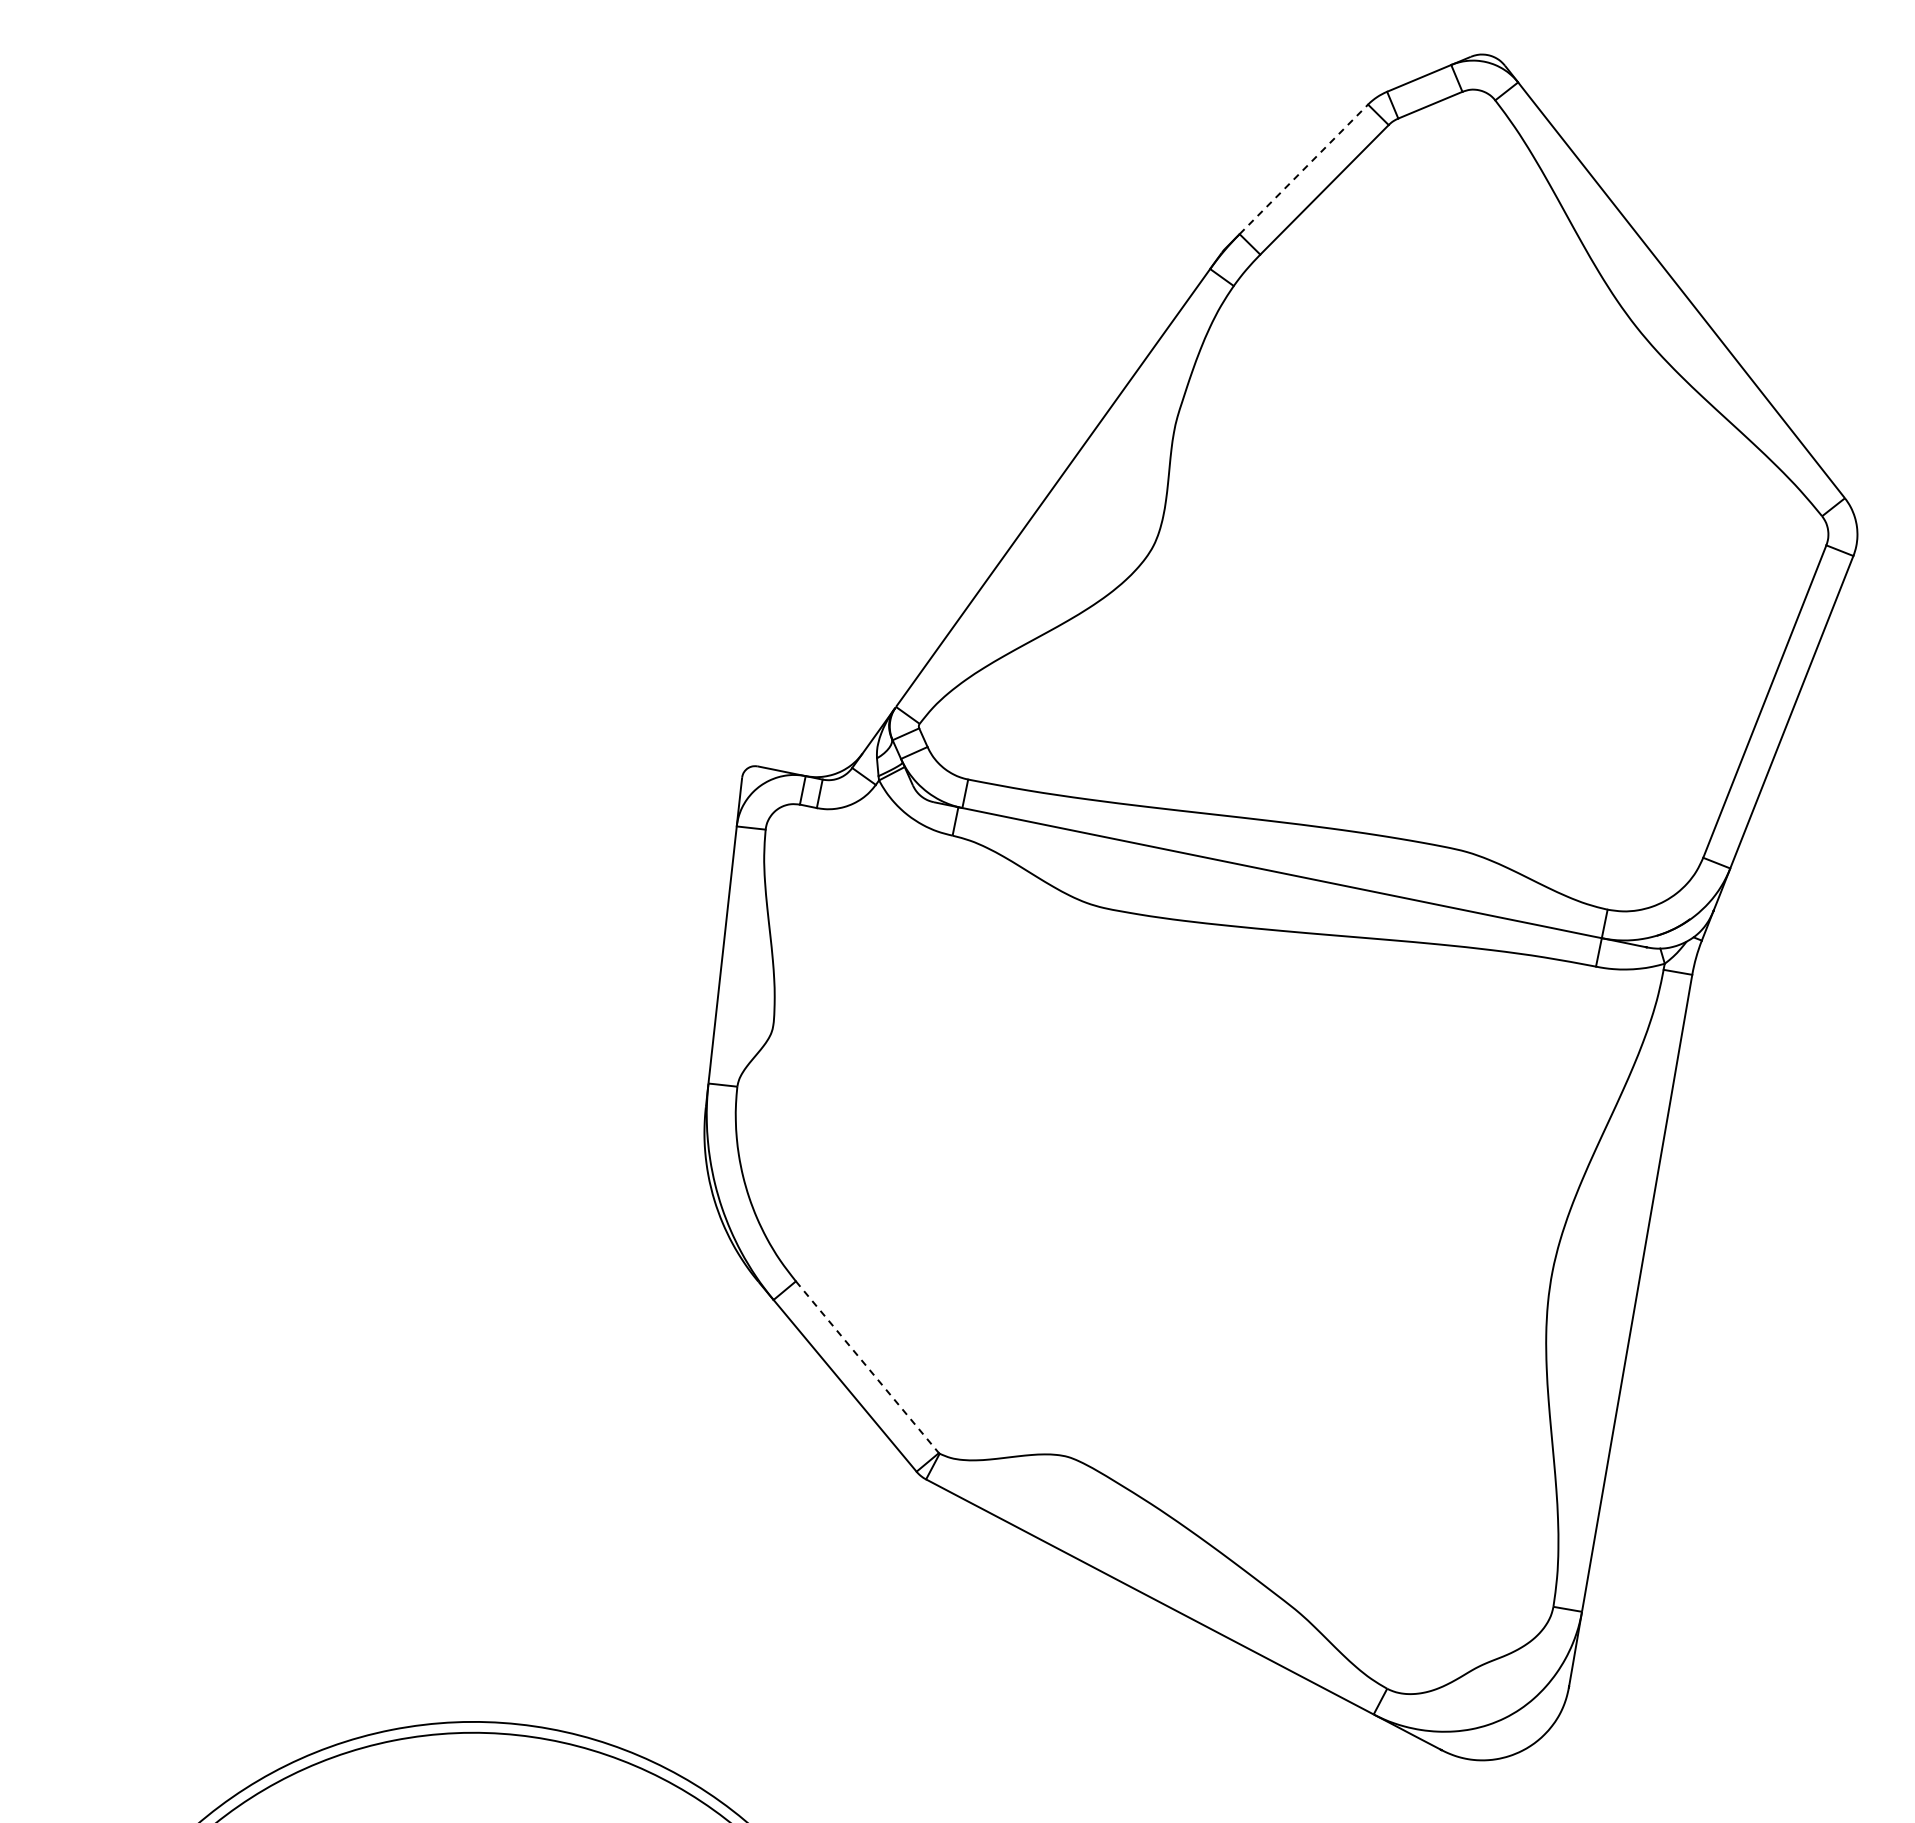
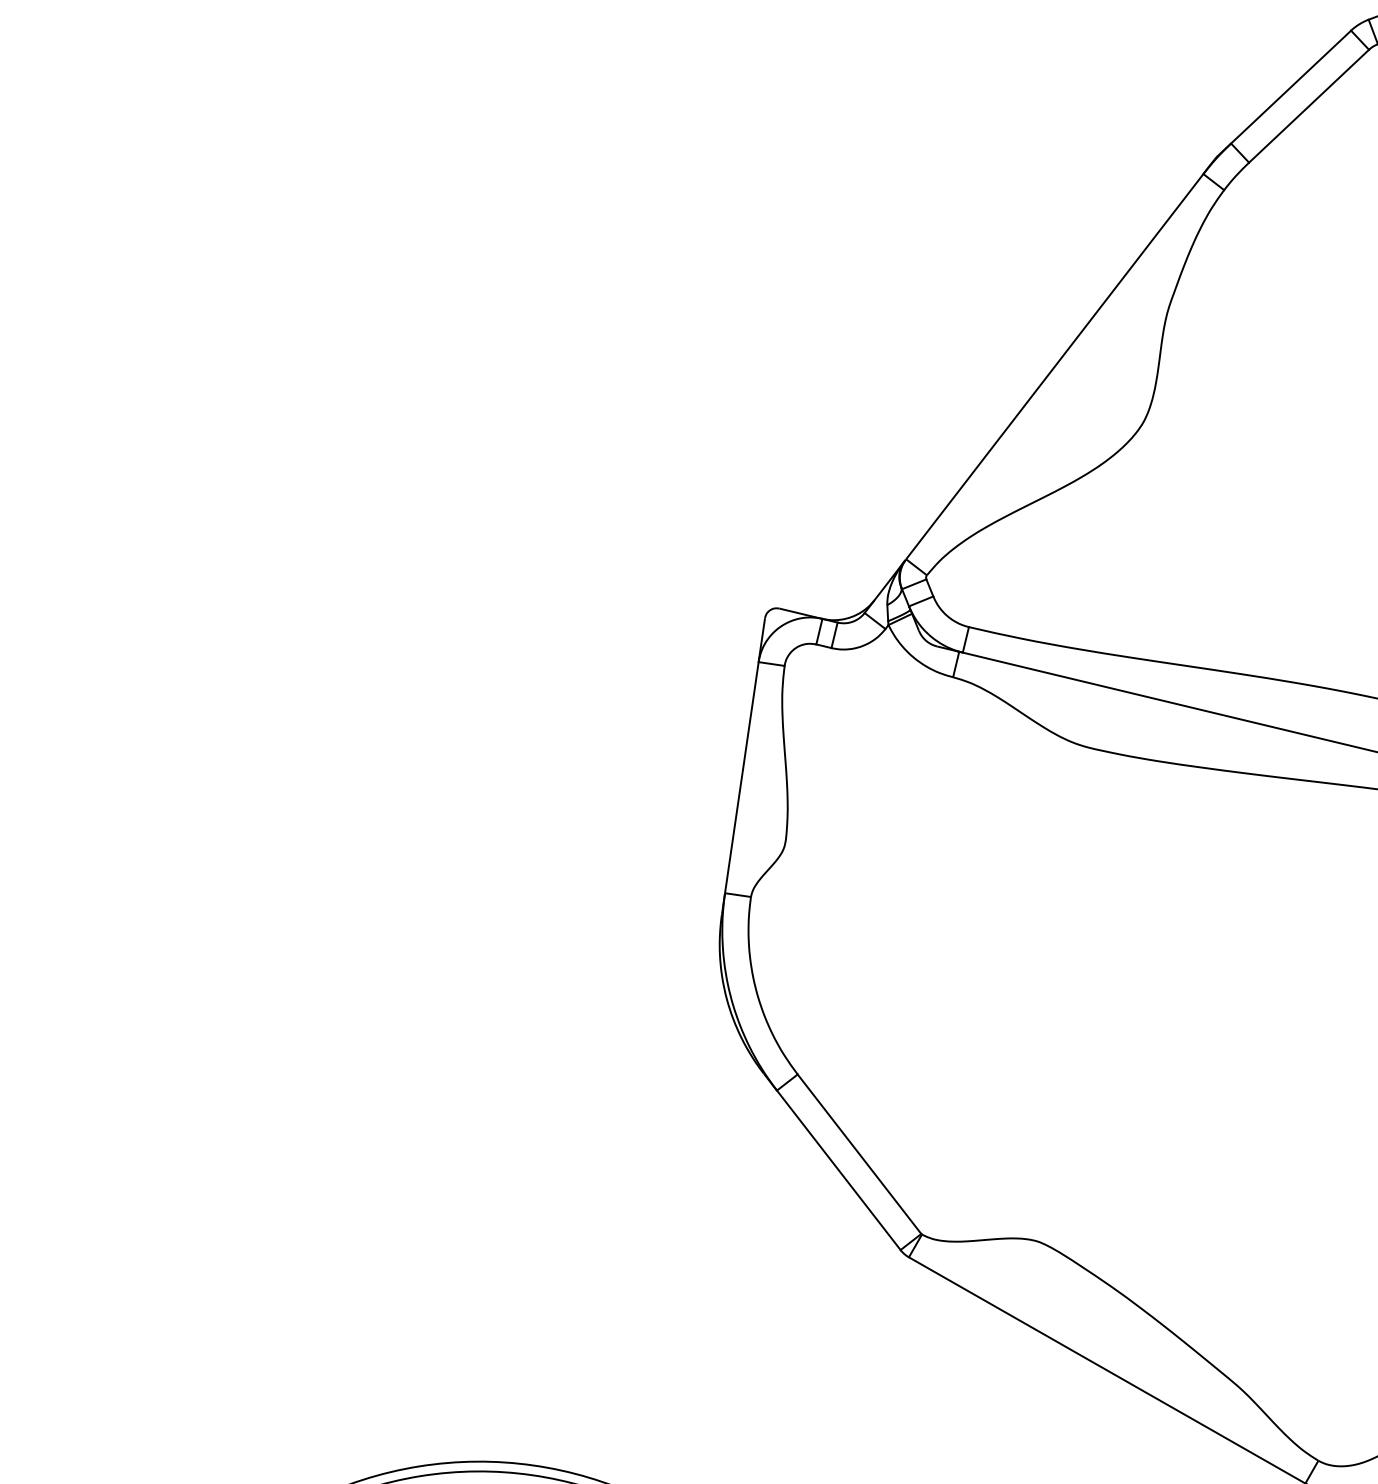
line: (1304, 169) -> (1291, 87), dashed -> solid
line: (867, 1367) -> (859, 1154), dashed -> solid

